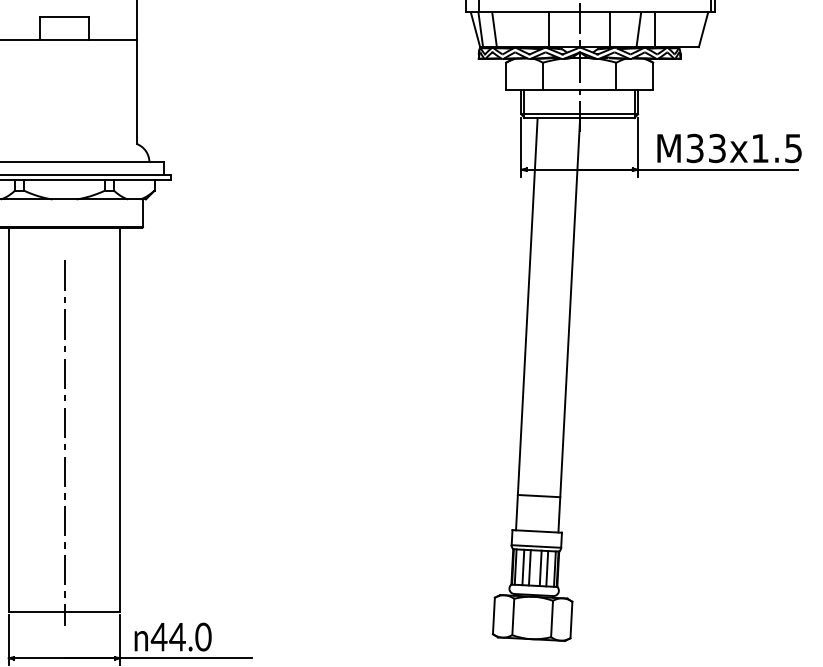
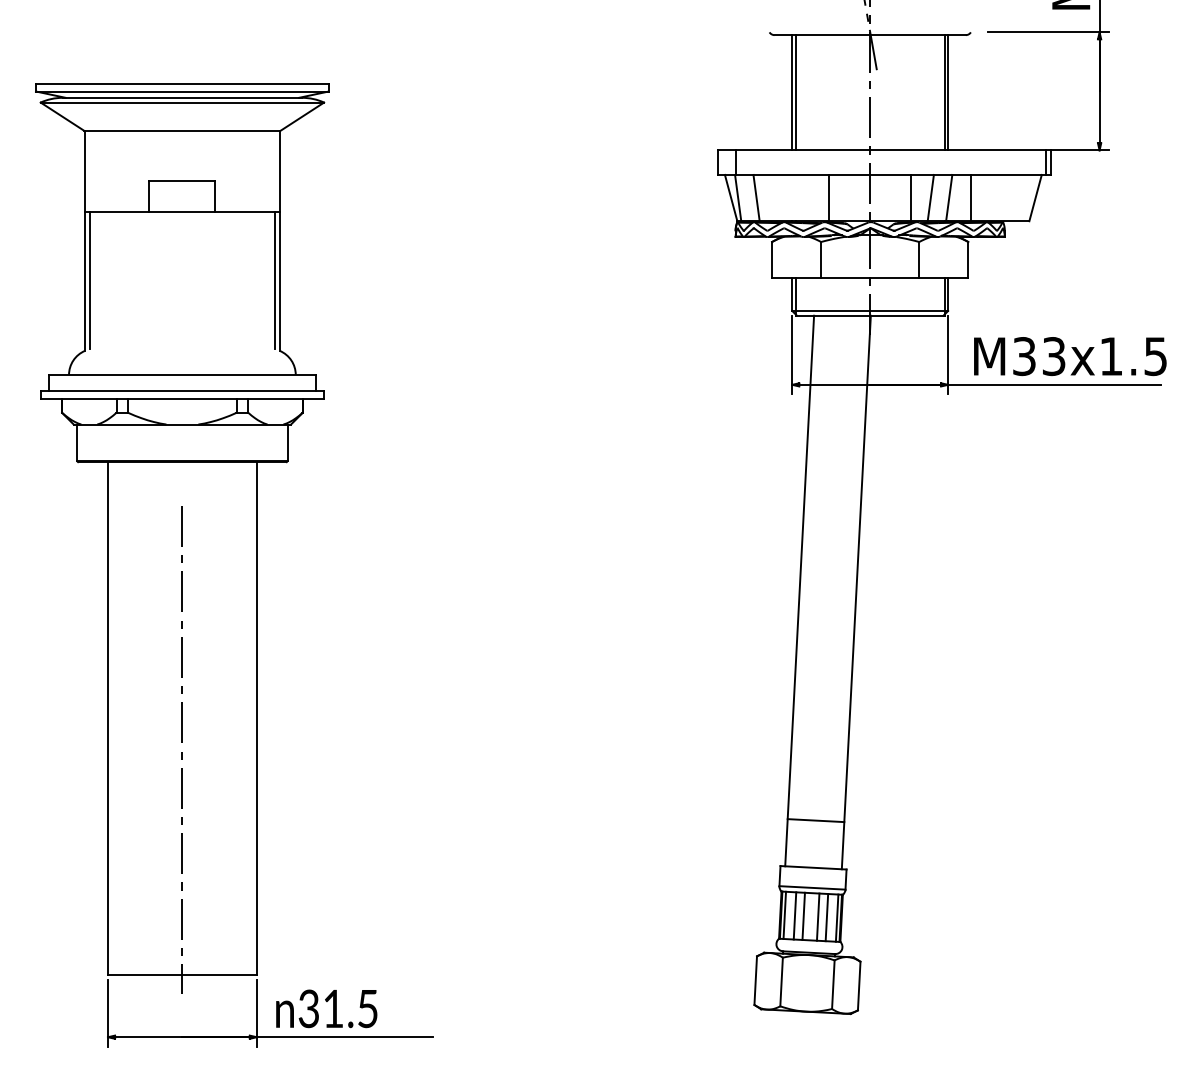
line: (624, 29) -> (930, 197), added
line: (133, 91) -> (274, 280), added
text: (180, 636) -> (337, 1008), 44.0 -> 31.5

